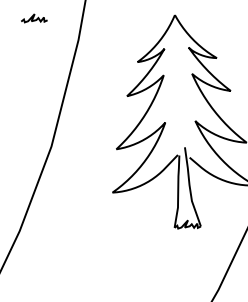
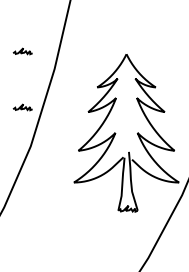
curve: (37, 94) -> (22, 107), added

